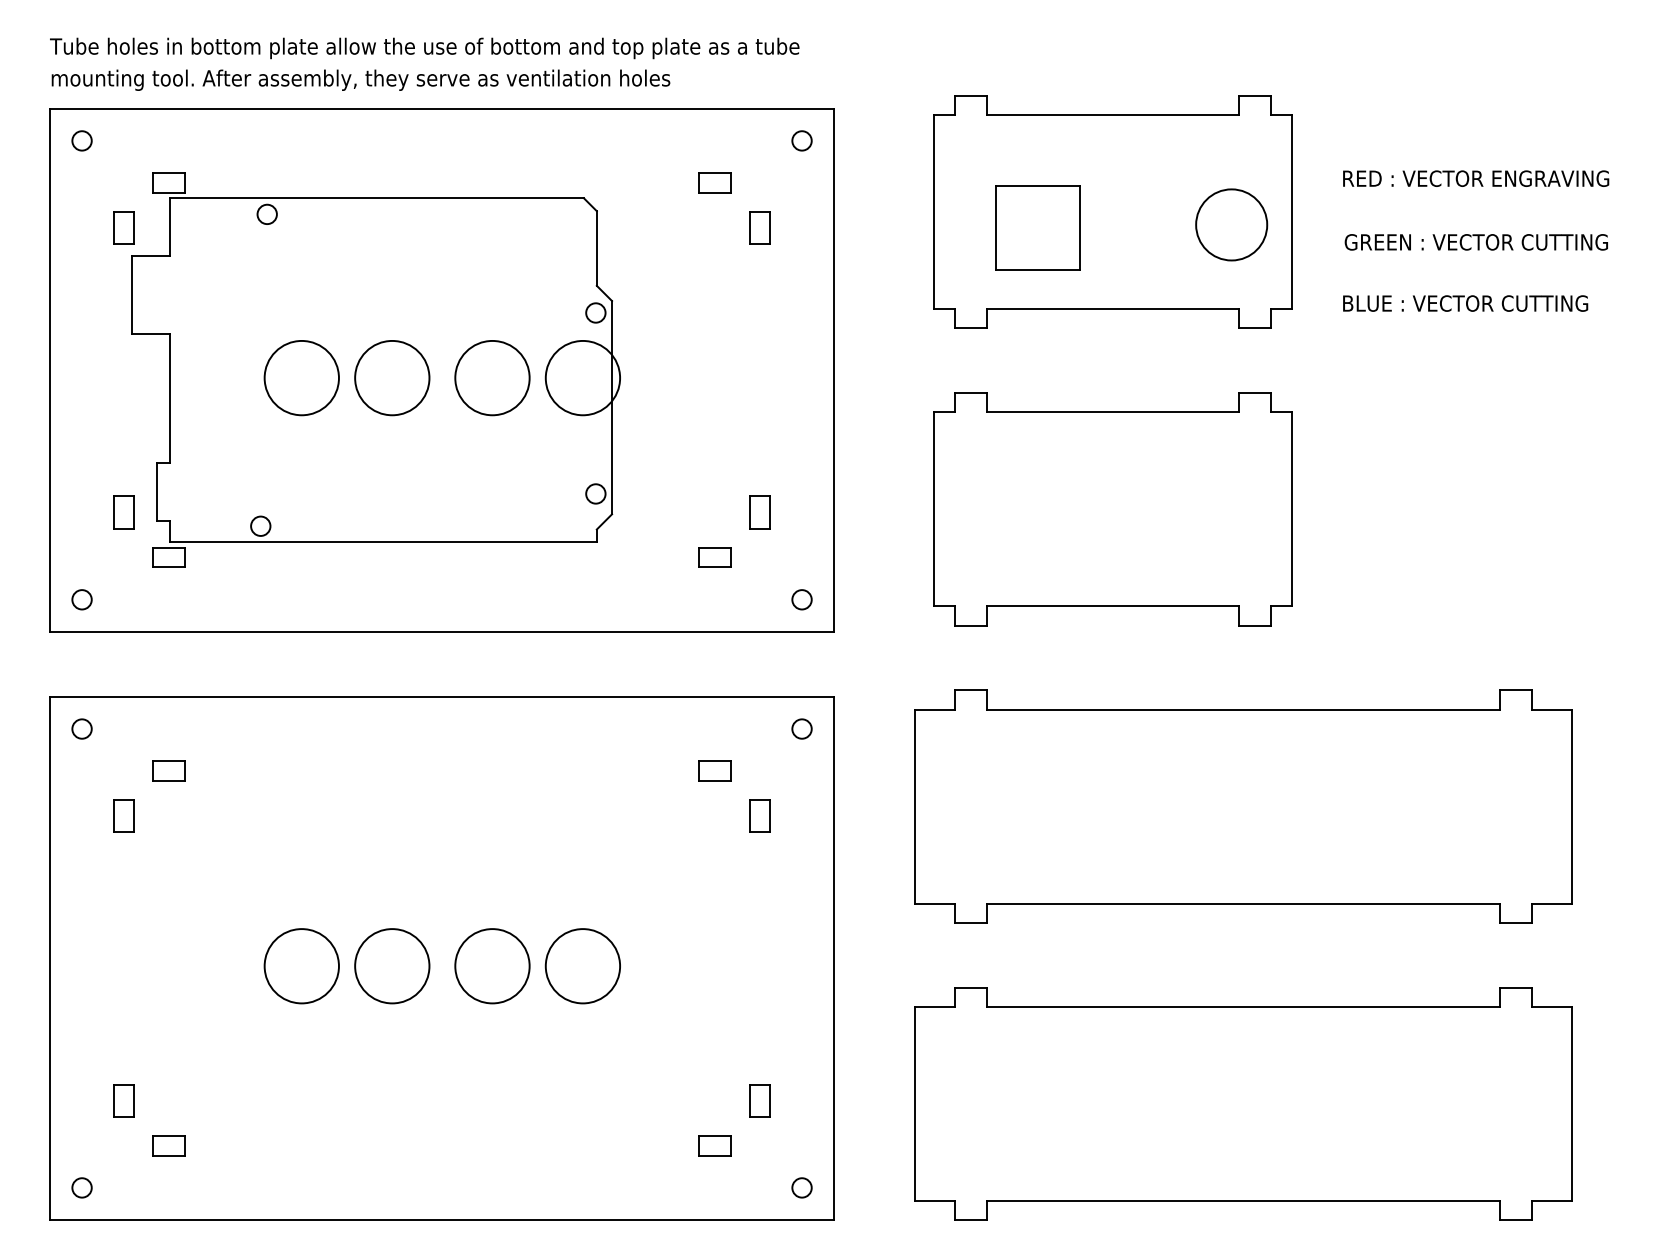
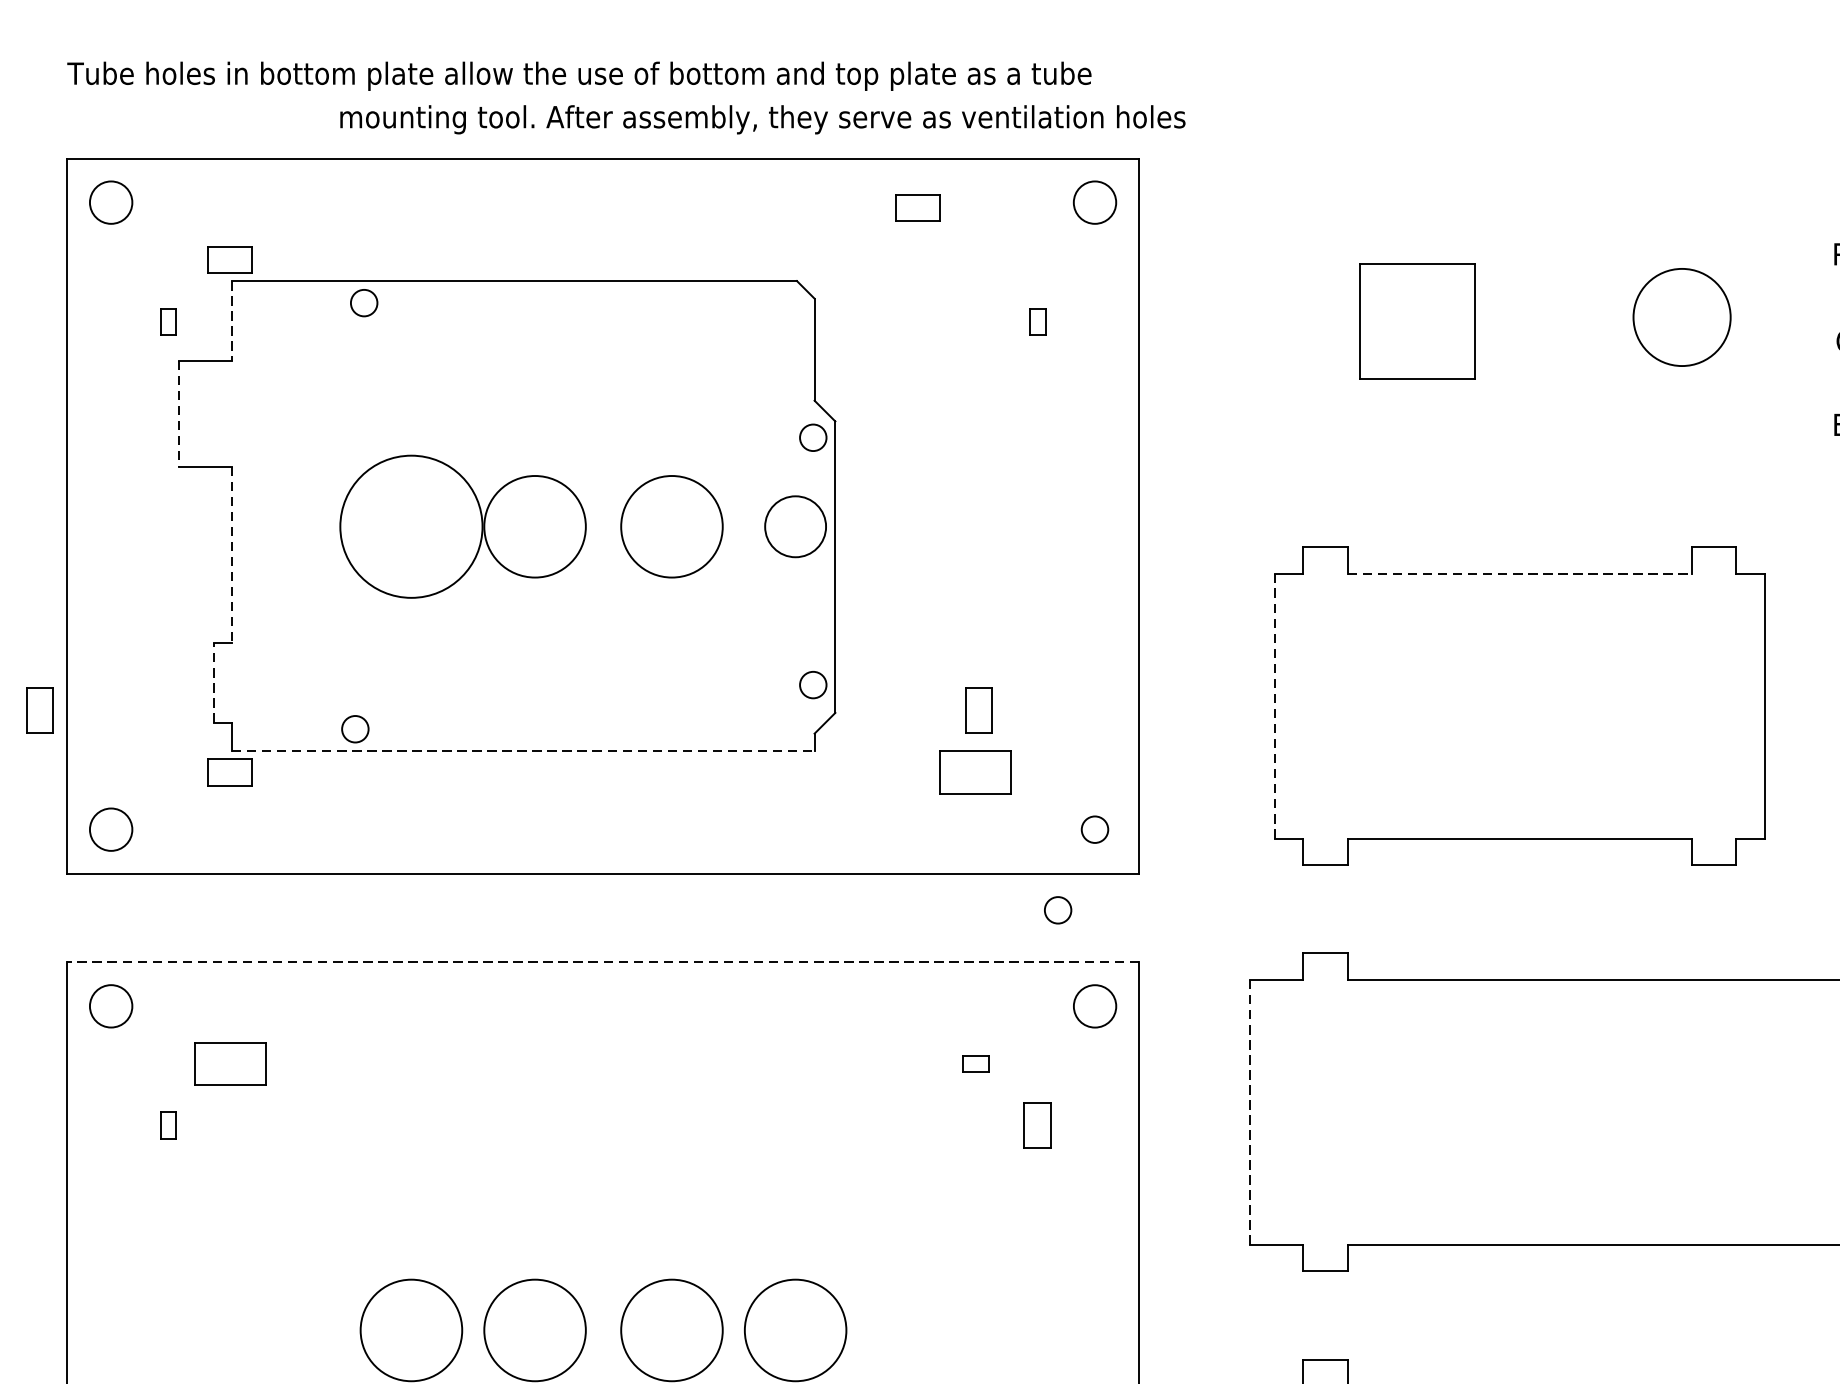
text: (360, 79) -> (762, 118), moved
circle: (81, 140) -> (110, 202), size x1.6
circle: (801, 140) -> (1094, 202), size x1.6
part: (714, 182) -> (917, 207), moved
part: (1112, 211) -> (1519, 299), removed
part: (123, 227) -> (167, 320), size x0.6
line: (170, 227) -> (231, 320), solid -> dashed
part: (759, 227) -> (1036, 320), size x0.6
line: (131, 295) -> (178, 413), solid -> dashed
circle: (301, 377) -> (411, 525), size x1.4
circle: (582, 377) -> (794, 525), size x0.6
line: (170, 398) -> (231, 554), solid -> dashed
line: (1113, 412) -> (1520, 573), solid -> dashed
line: (157, 491) -> (214, 681), solid -> dashed
line: (933, 509) -> (1274, 706), solid -> dashed
part: (123, 512) -> (39, 710), moved
part: (759, 512) -> (978, 710), moved
line: (384, 542) -> (524, 751), solid -> dashed
part: (714, 557) -> (975, 771), size x1.6
circle: (81, 599) -> (110, 829), size x1.6
circle: (774, 658) -> (1057, 909), added
line: (441, 696) -> (602, 961), solid -> dashed
circle: (81, 728) -> (110, 1005), size x1.6
circle: (801, 728) -> (1094, 1005), size x1.6
part: (168, 770) -> (229, 1062), size x1.6
part: (714, 770) -> (975, 1062), size x0.6
line: (915, 806) -> (1250, 1112), solid -> dashed
part: (123, 815) -> (167, 1124), size x0.6

